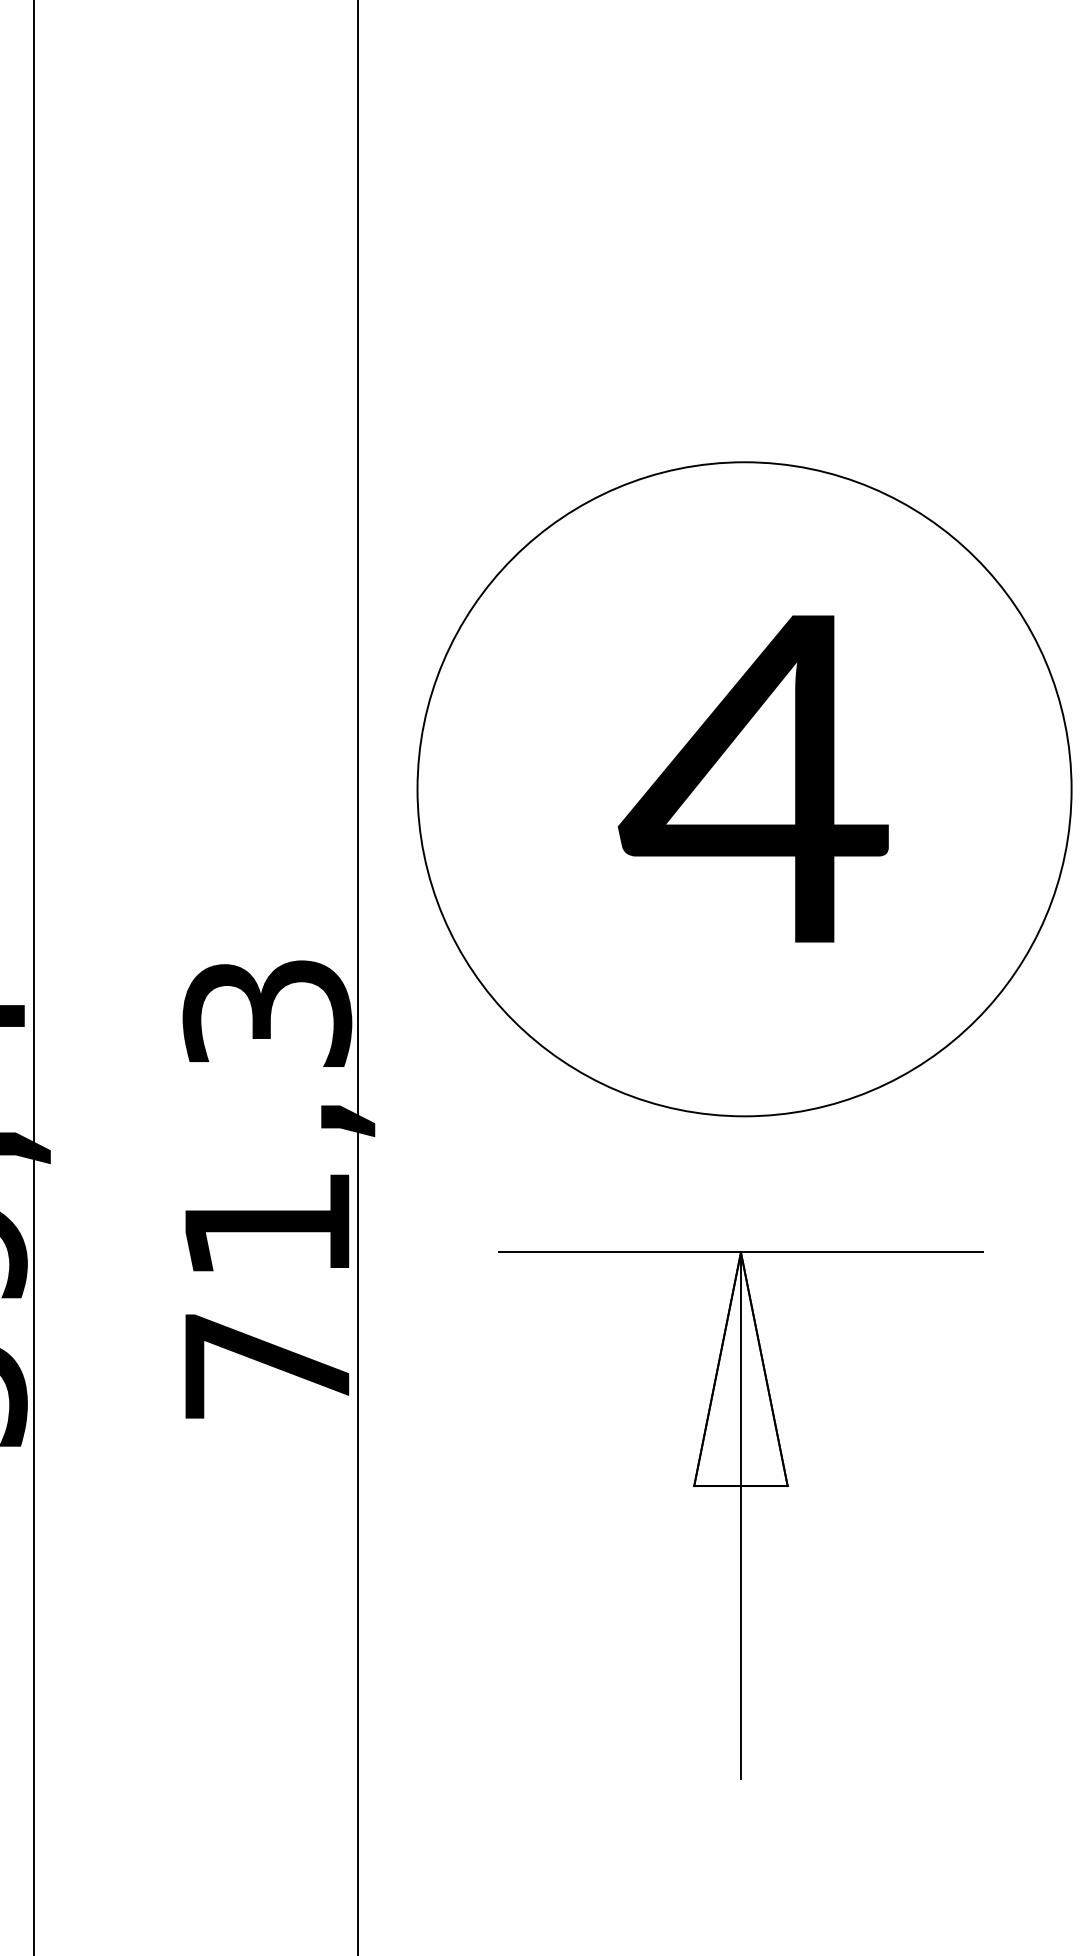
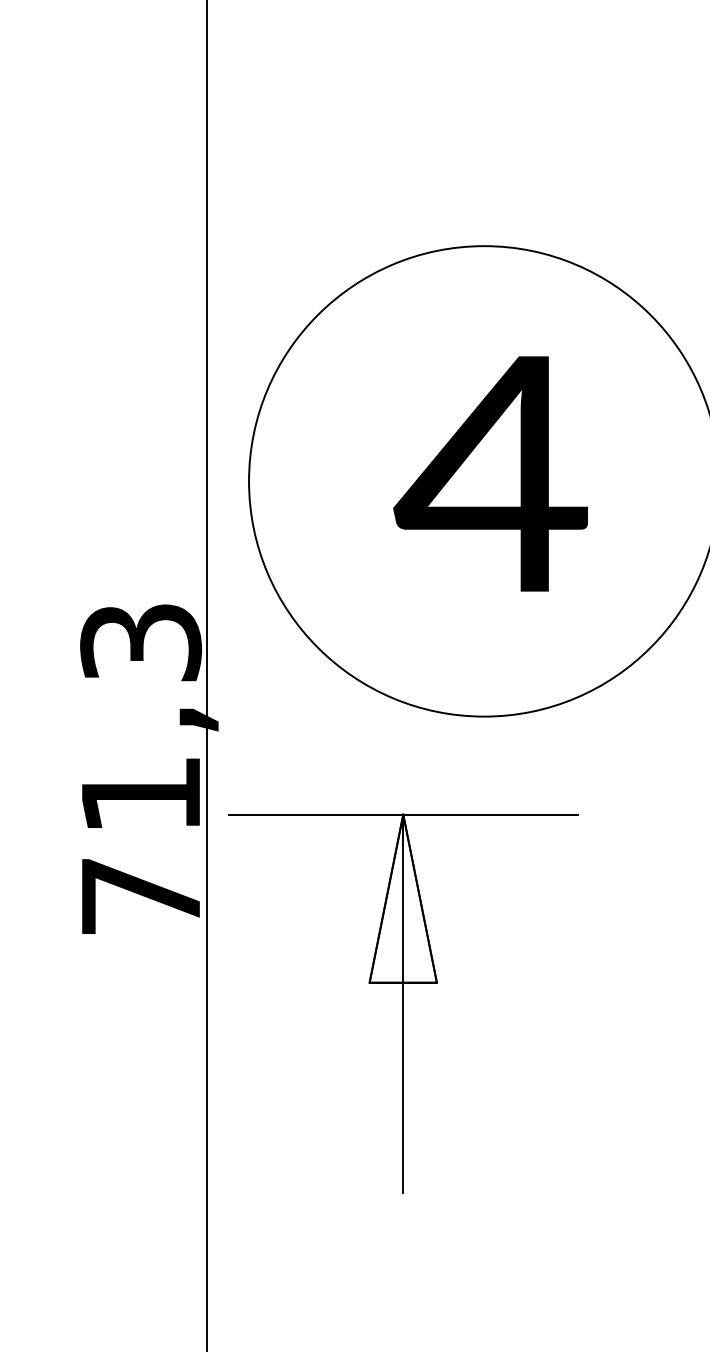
part: (740, 1515) -> (402, 1003), moved

